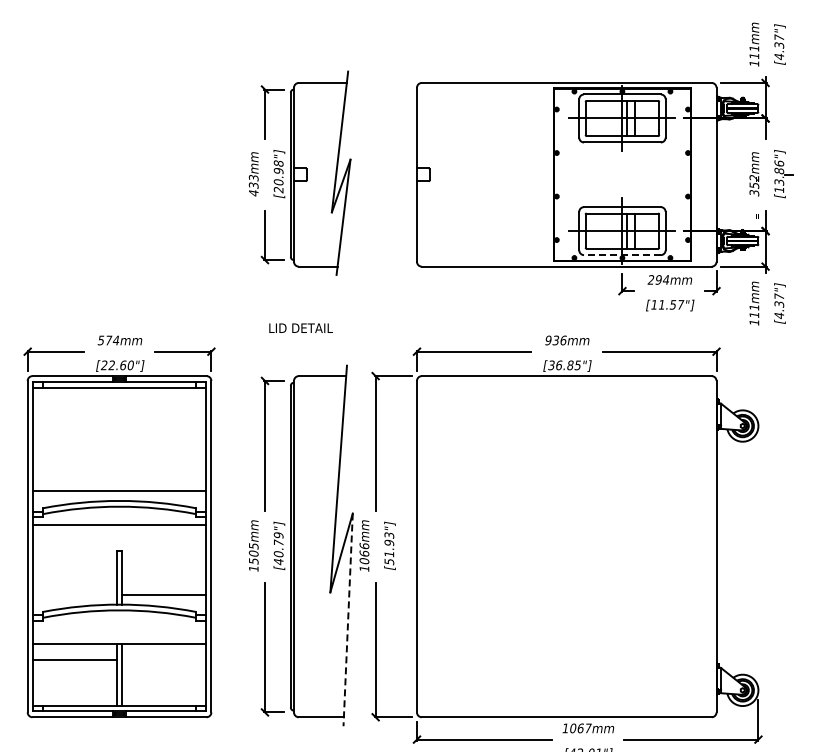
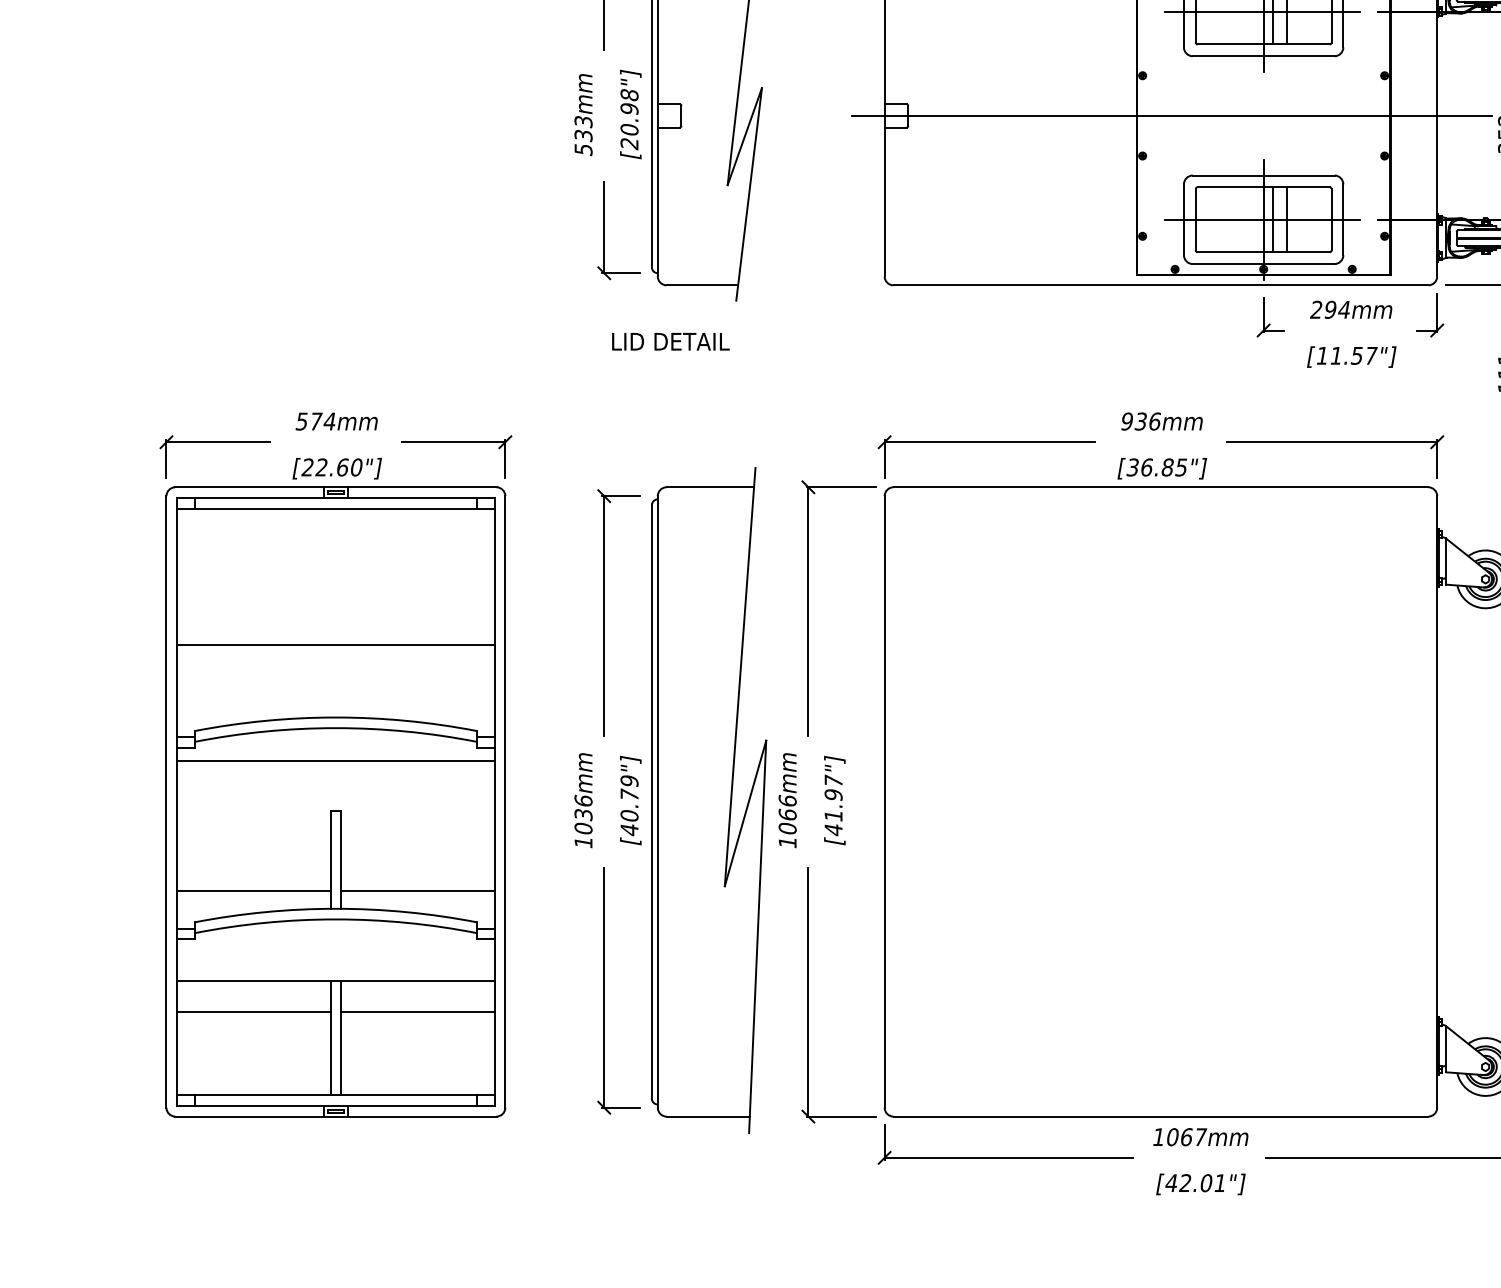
line: (572, 174) -> (1171, 115), added
text: (253, 193) -> (583, 150), 433mm -> 533mm
line: (621, 255) -> (1261, 264), dashed -> solid
text: (300, 327) -> (669, 340), moved
line: (119, 490) -> (335, 644), moved
text: (389, 548) -> (833, 805), [51.93"] -> [41.97"]
text: (253, 553) -> (583, 814), 1505mm -> 1036mm
line: (74, 595) -> (252, 891), added
line: (348, 620) -> (758, 938), dashed -> solid
line: (163, 660) -> (416, 1011), added

